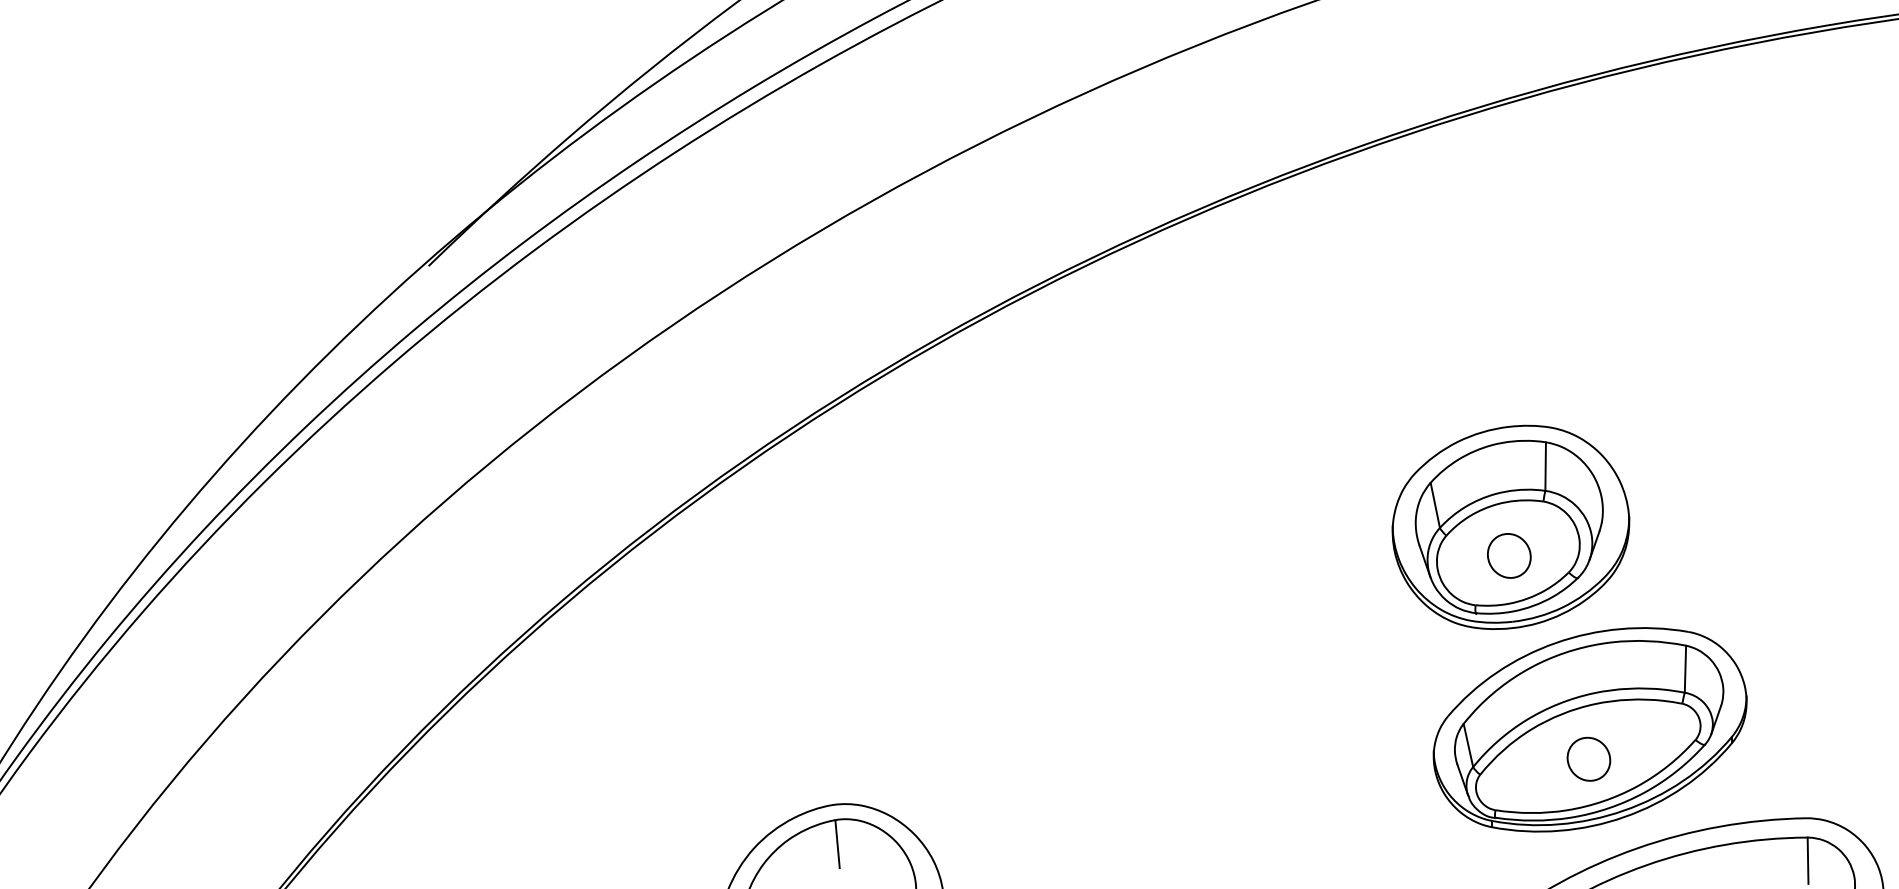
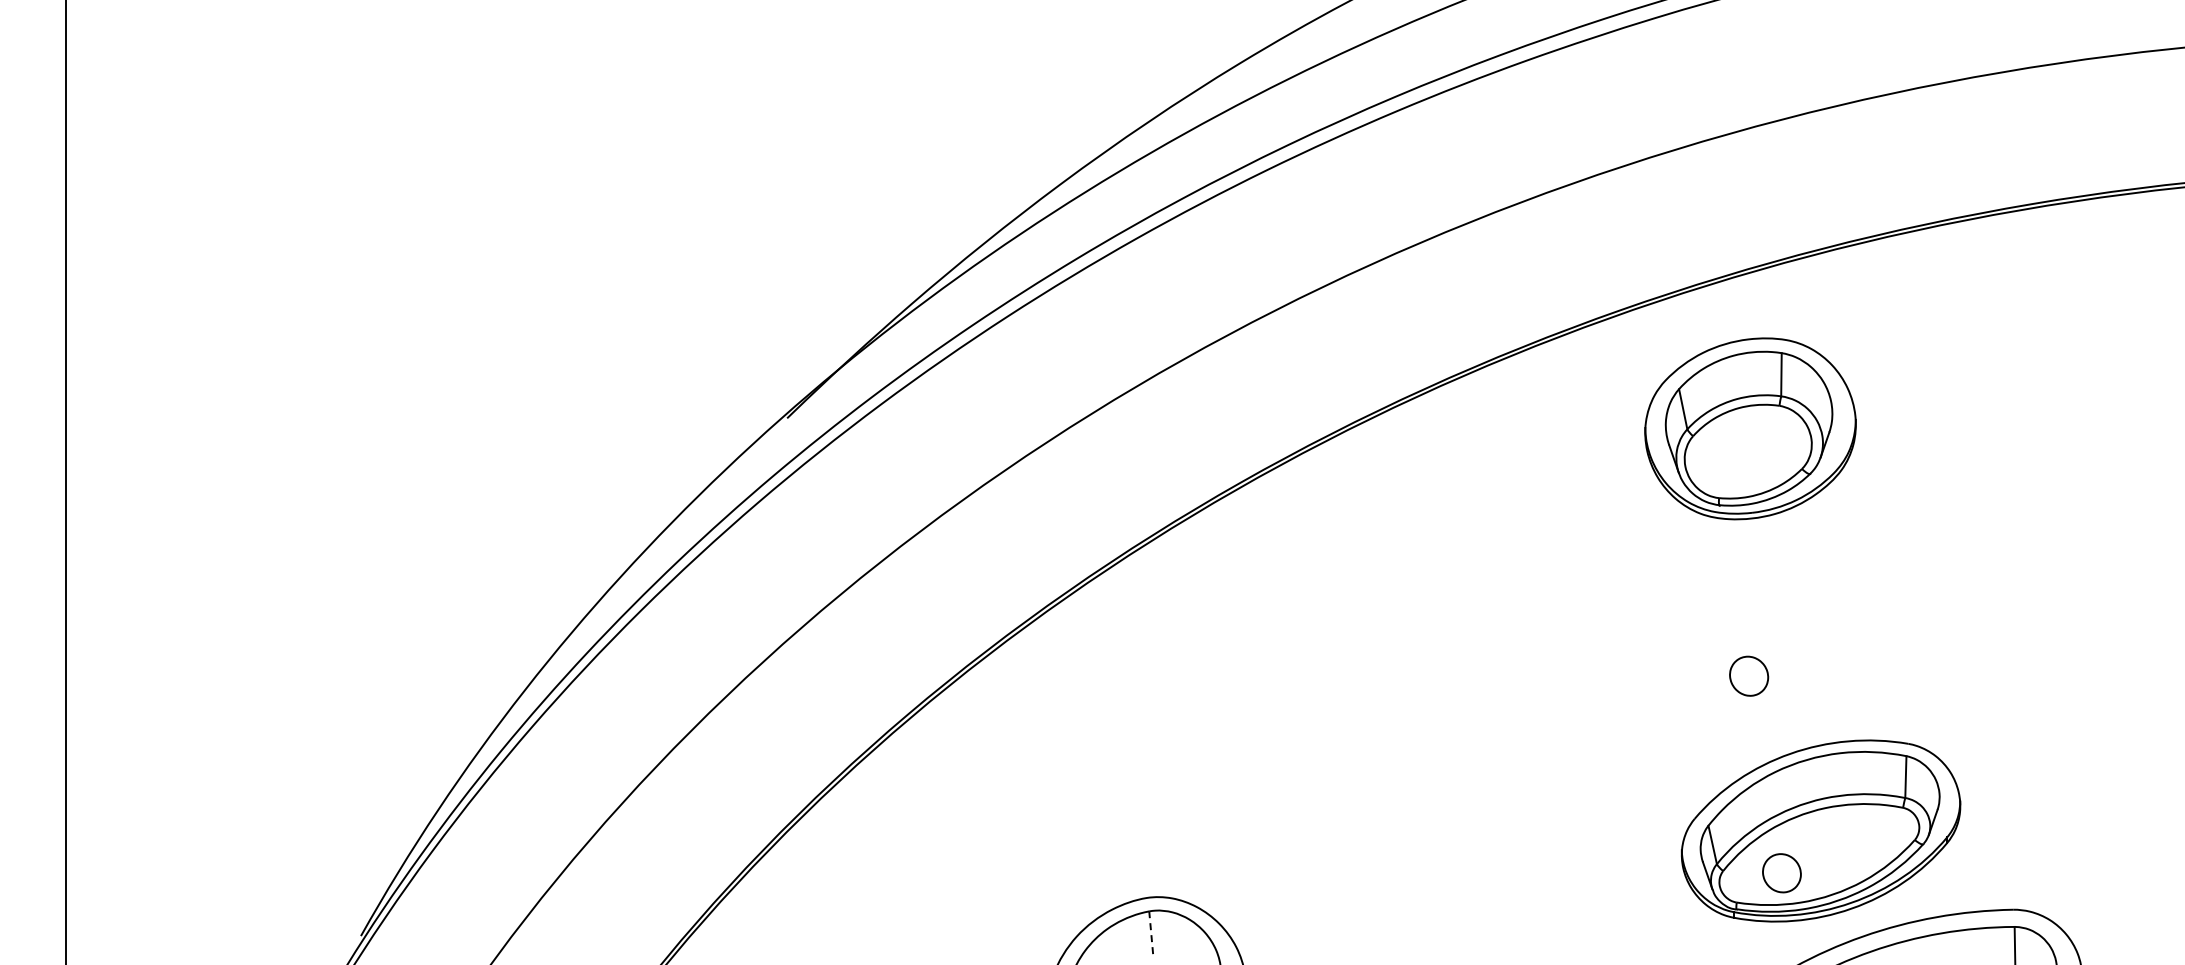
part: (1510, 527) -> (1750, 428), moved
part: (1588, 759) -> (1781, 873), moved
line: (837, 843) -> (1151, 932), solid -> dashed

